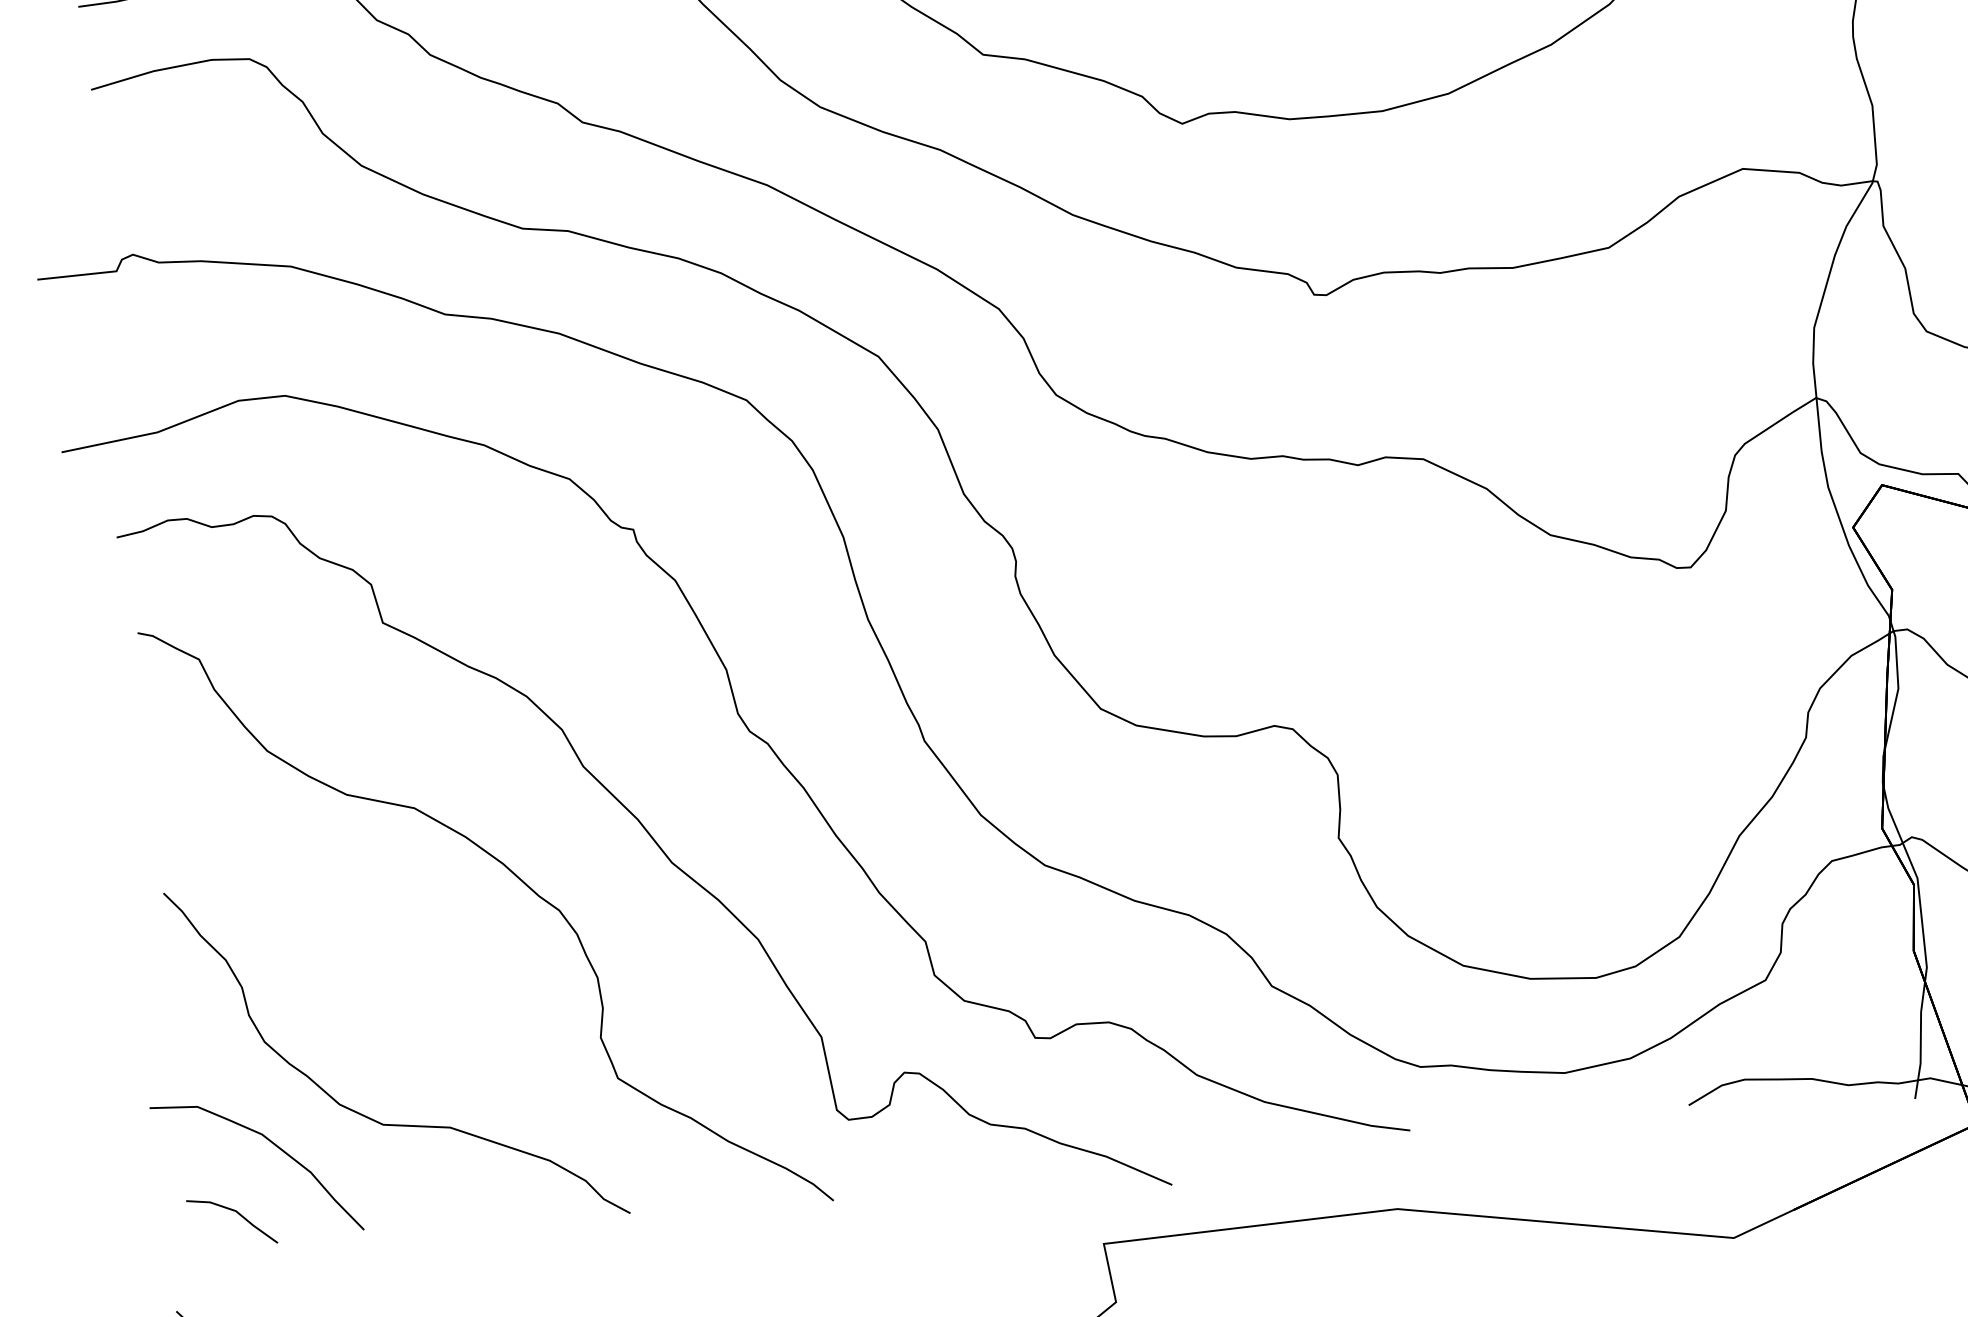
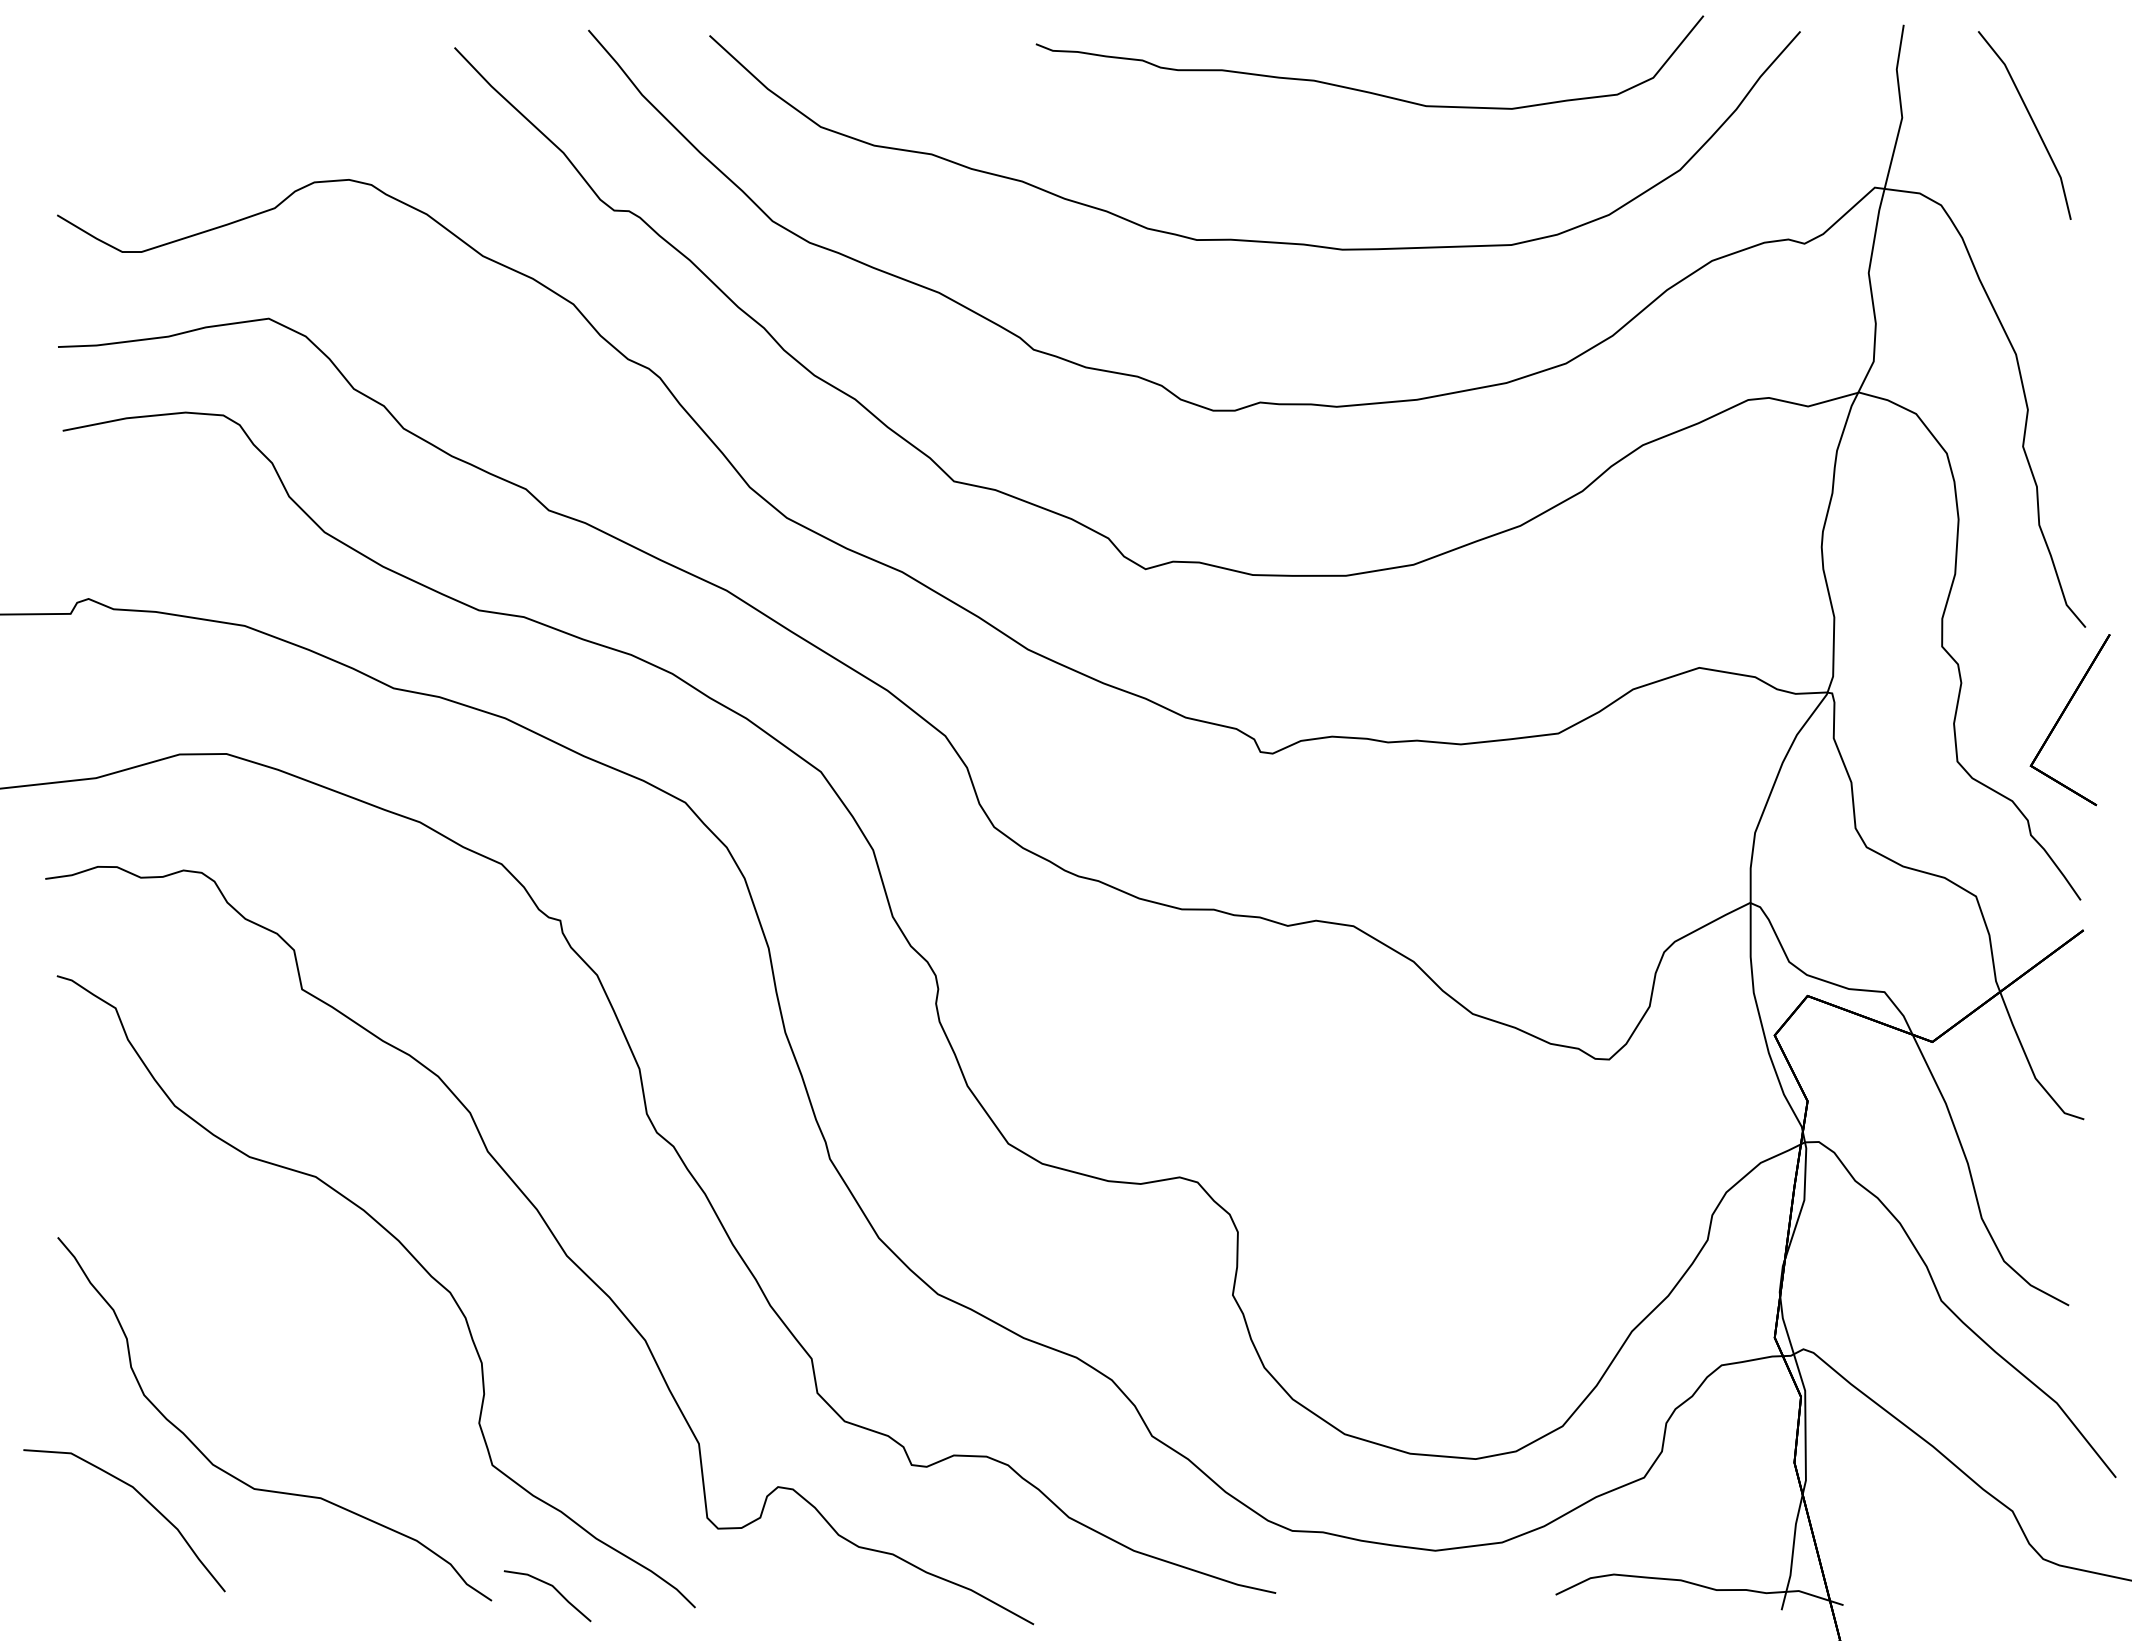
line: (238, 1214) -> (554, 1589), moved

